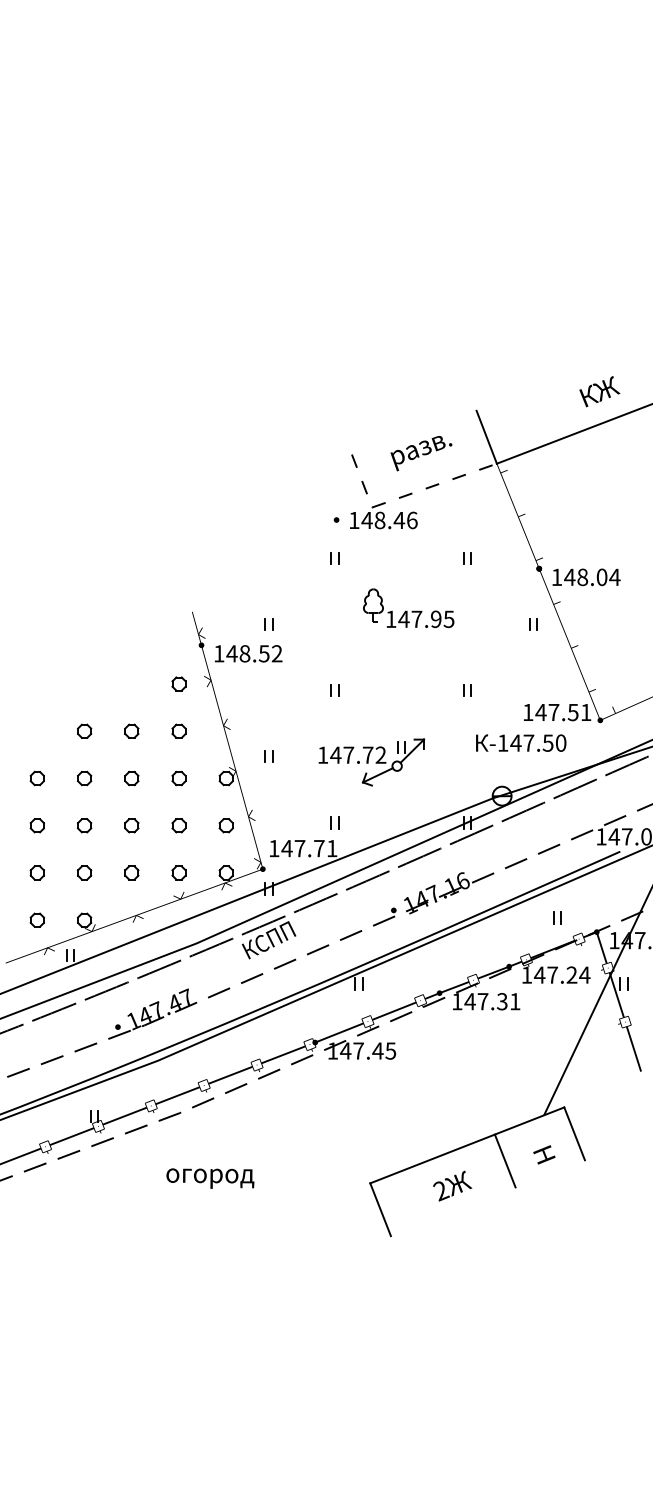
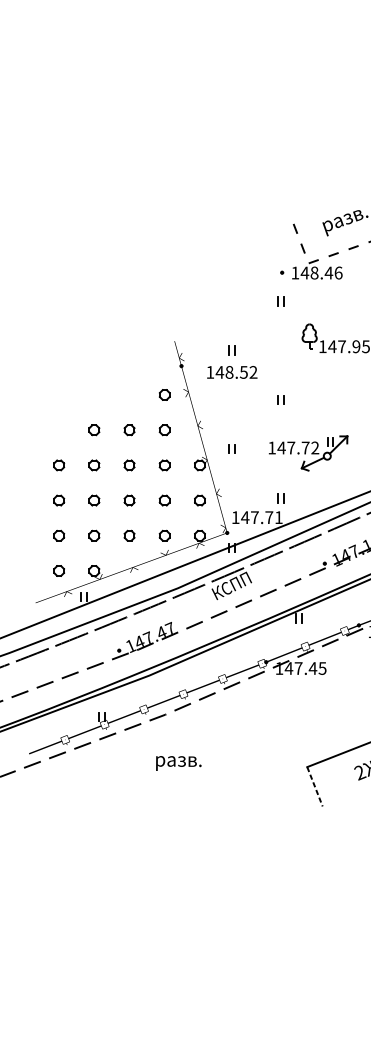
text: (248, 653) -> (232, 372), moved
text: (210, 1178) -> (188, 763), огород -> разв.
line: (380, 1210) -> (314, 787), solid -> dashed

